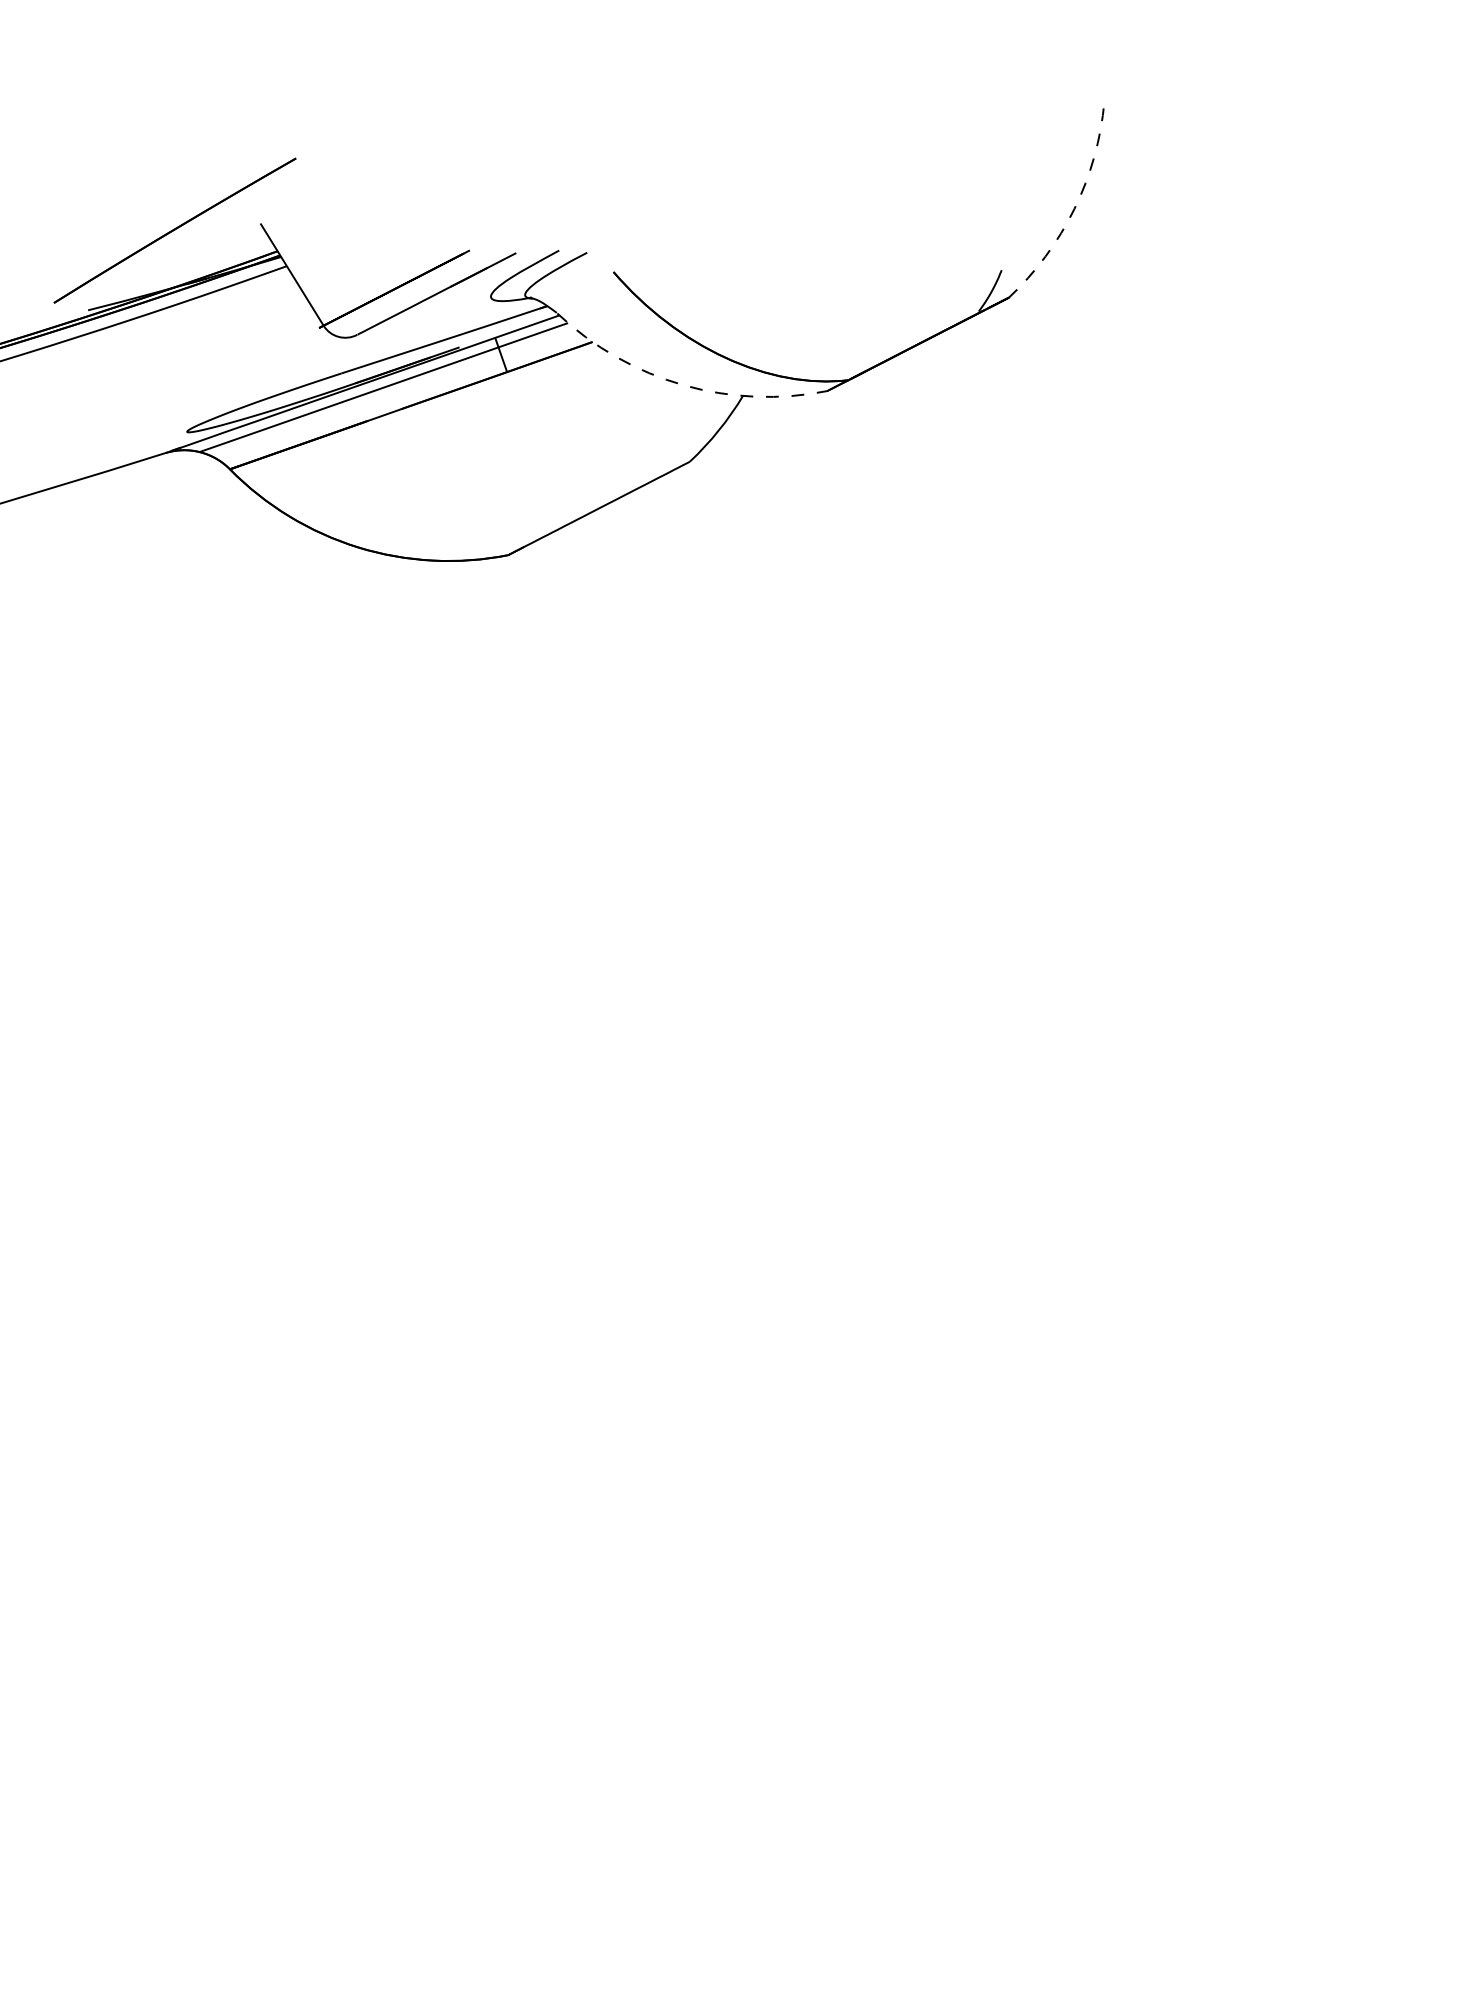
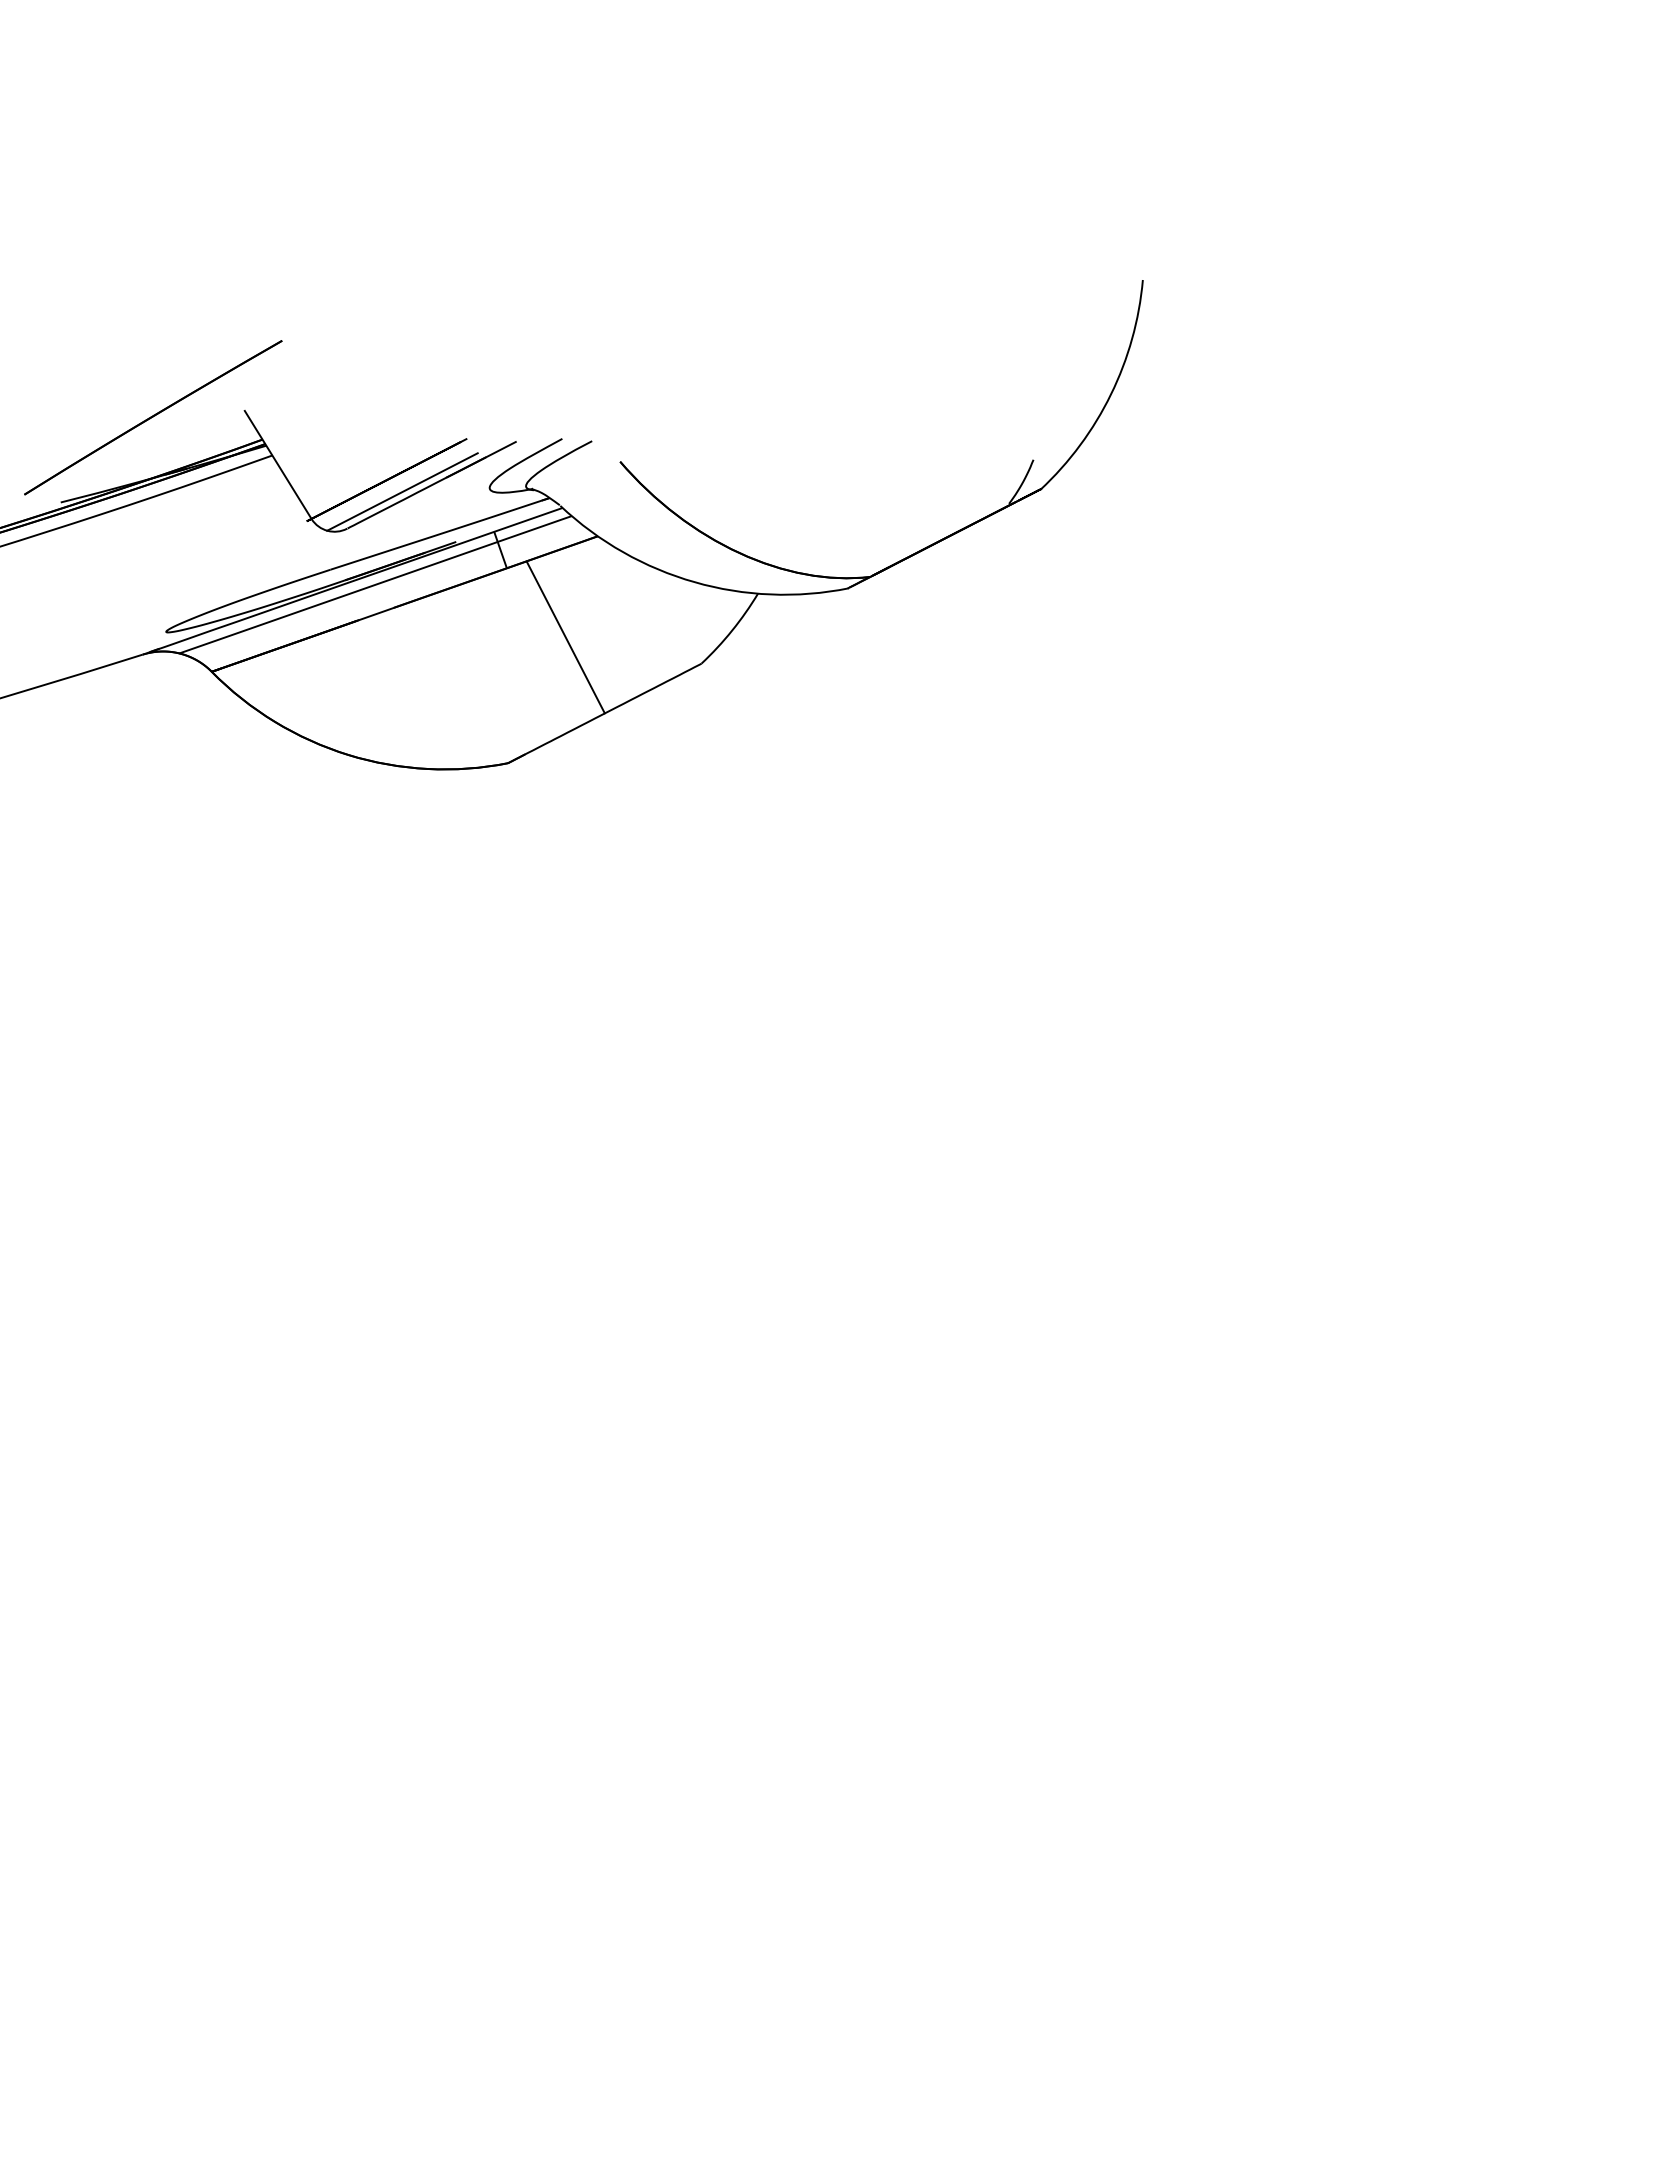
arc: (1074, 208) -> (1111, 394), dashed -> solid
line: (409, 299) -> (402, 491), added
arc: (683, 385) -> (694, 582), dashed -> solid
line: (562, 437) -> (565, 637), added

